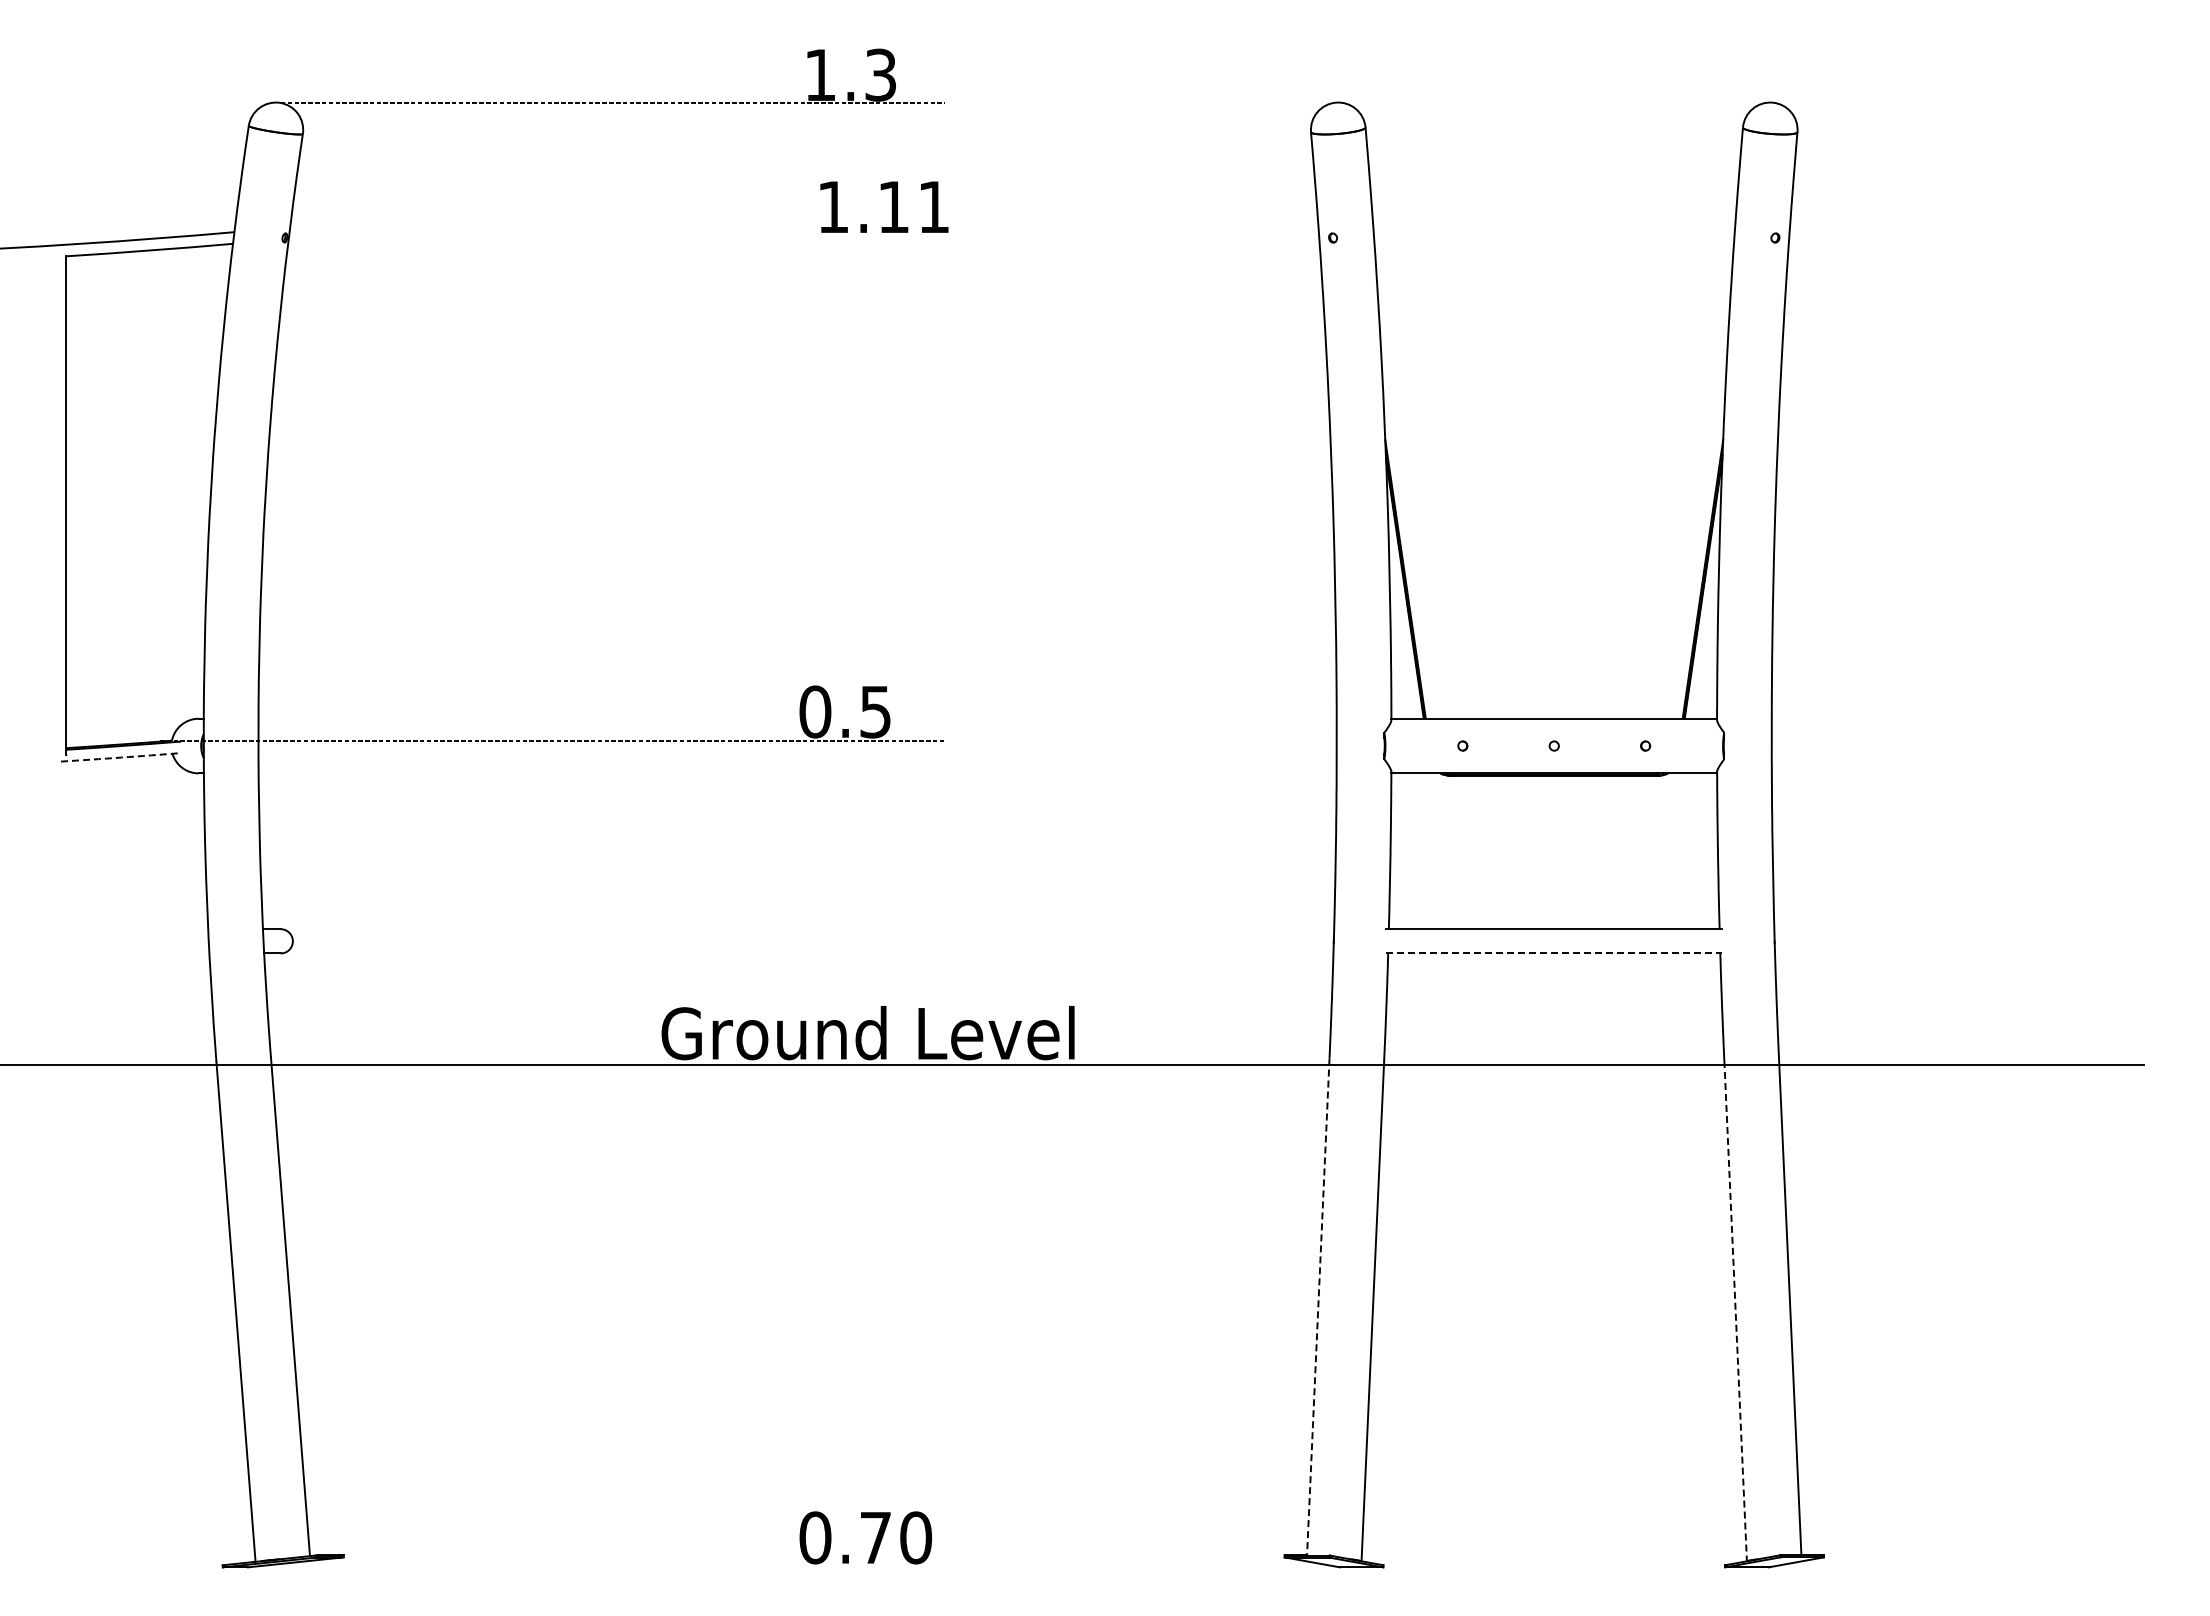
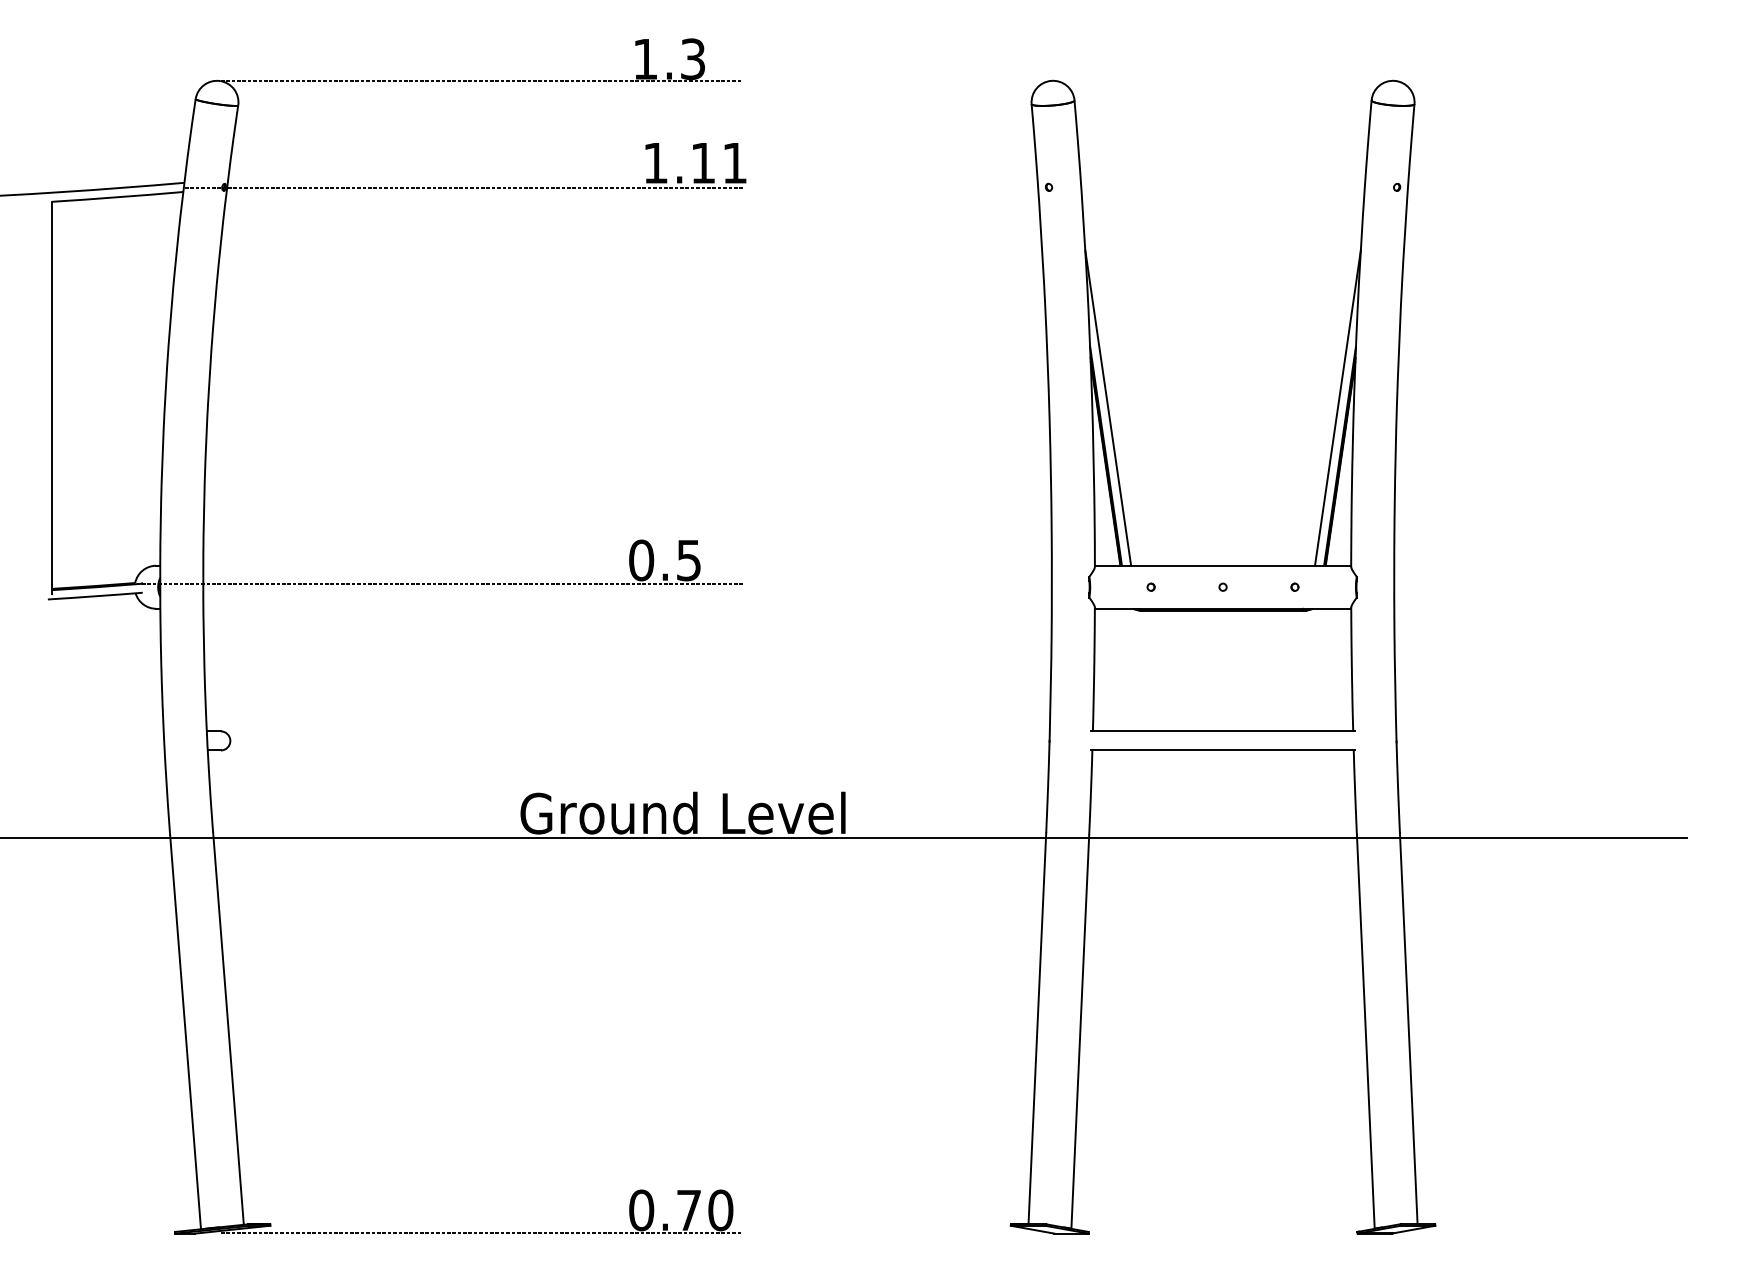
line: (589, 238) -> (463, 187), added
line: (1408, 518) -> (1108, 408), added
line: (1700, 518) -> (1338, 408), added
arc: (121, 757) -> (95, 596), dashed -> solid
line: (1554, 953) -> (1223, 750), dashed -> solid
line: (1318, 1307) -> (1037, 1029), dashed -> solid
line: (1735, 1311) -> (1365, 1032), dashed -> solid
line: (612, 1567) -> (481, 1233), added

